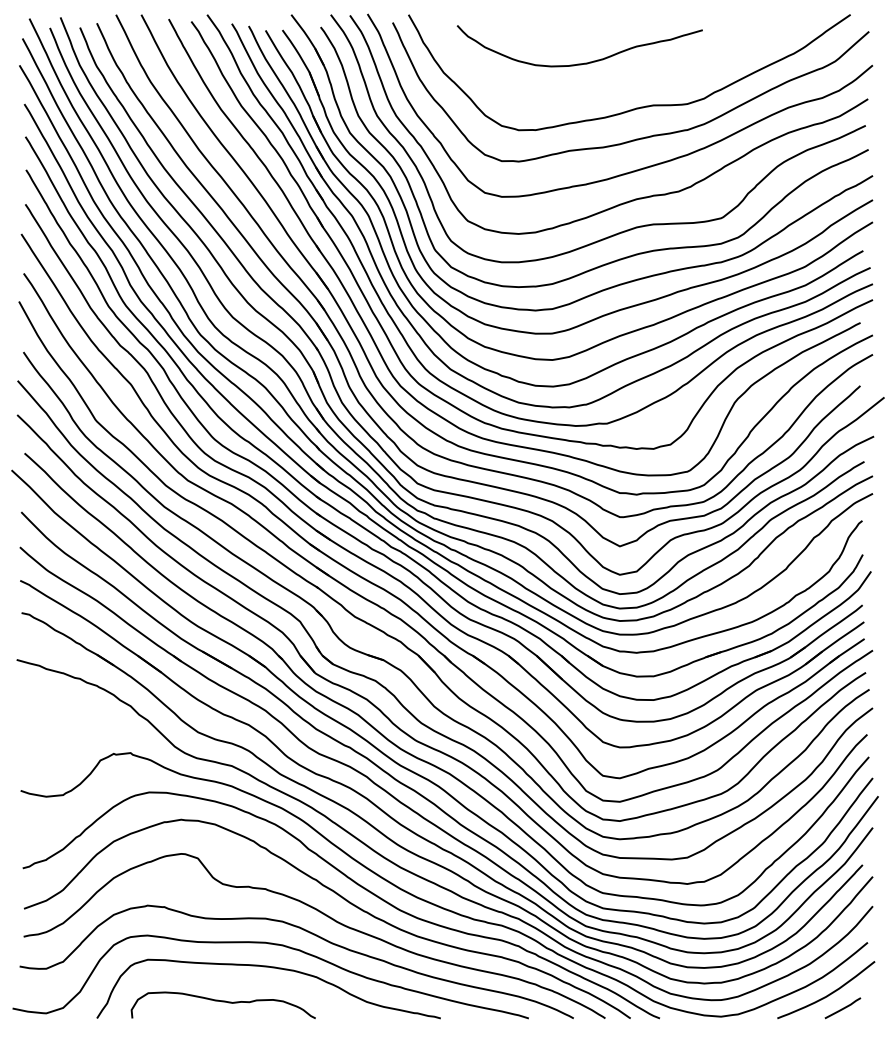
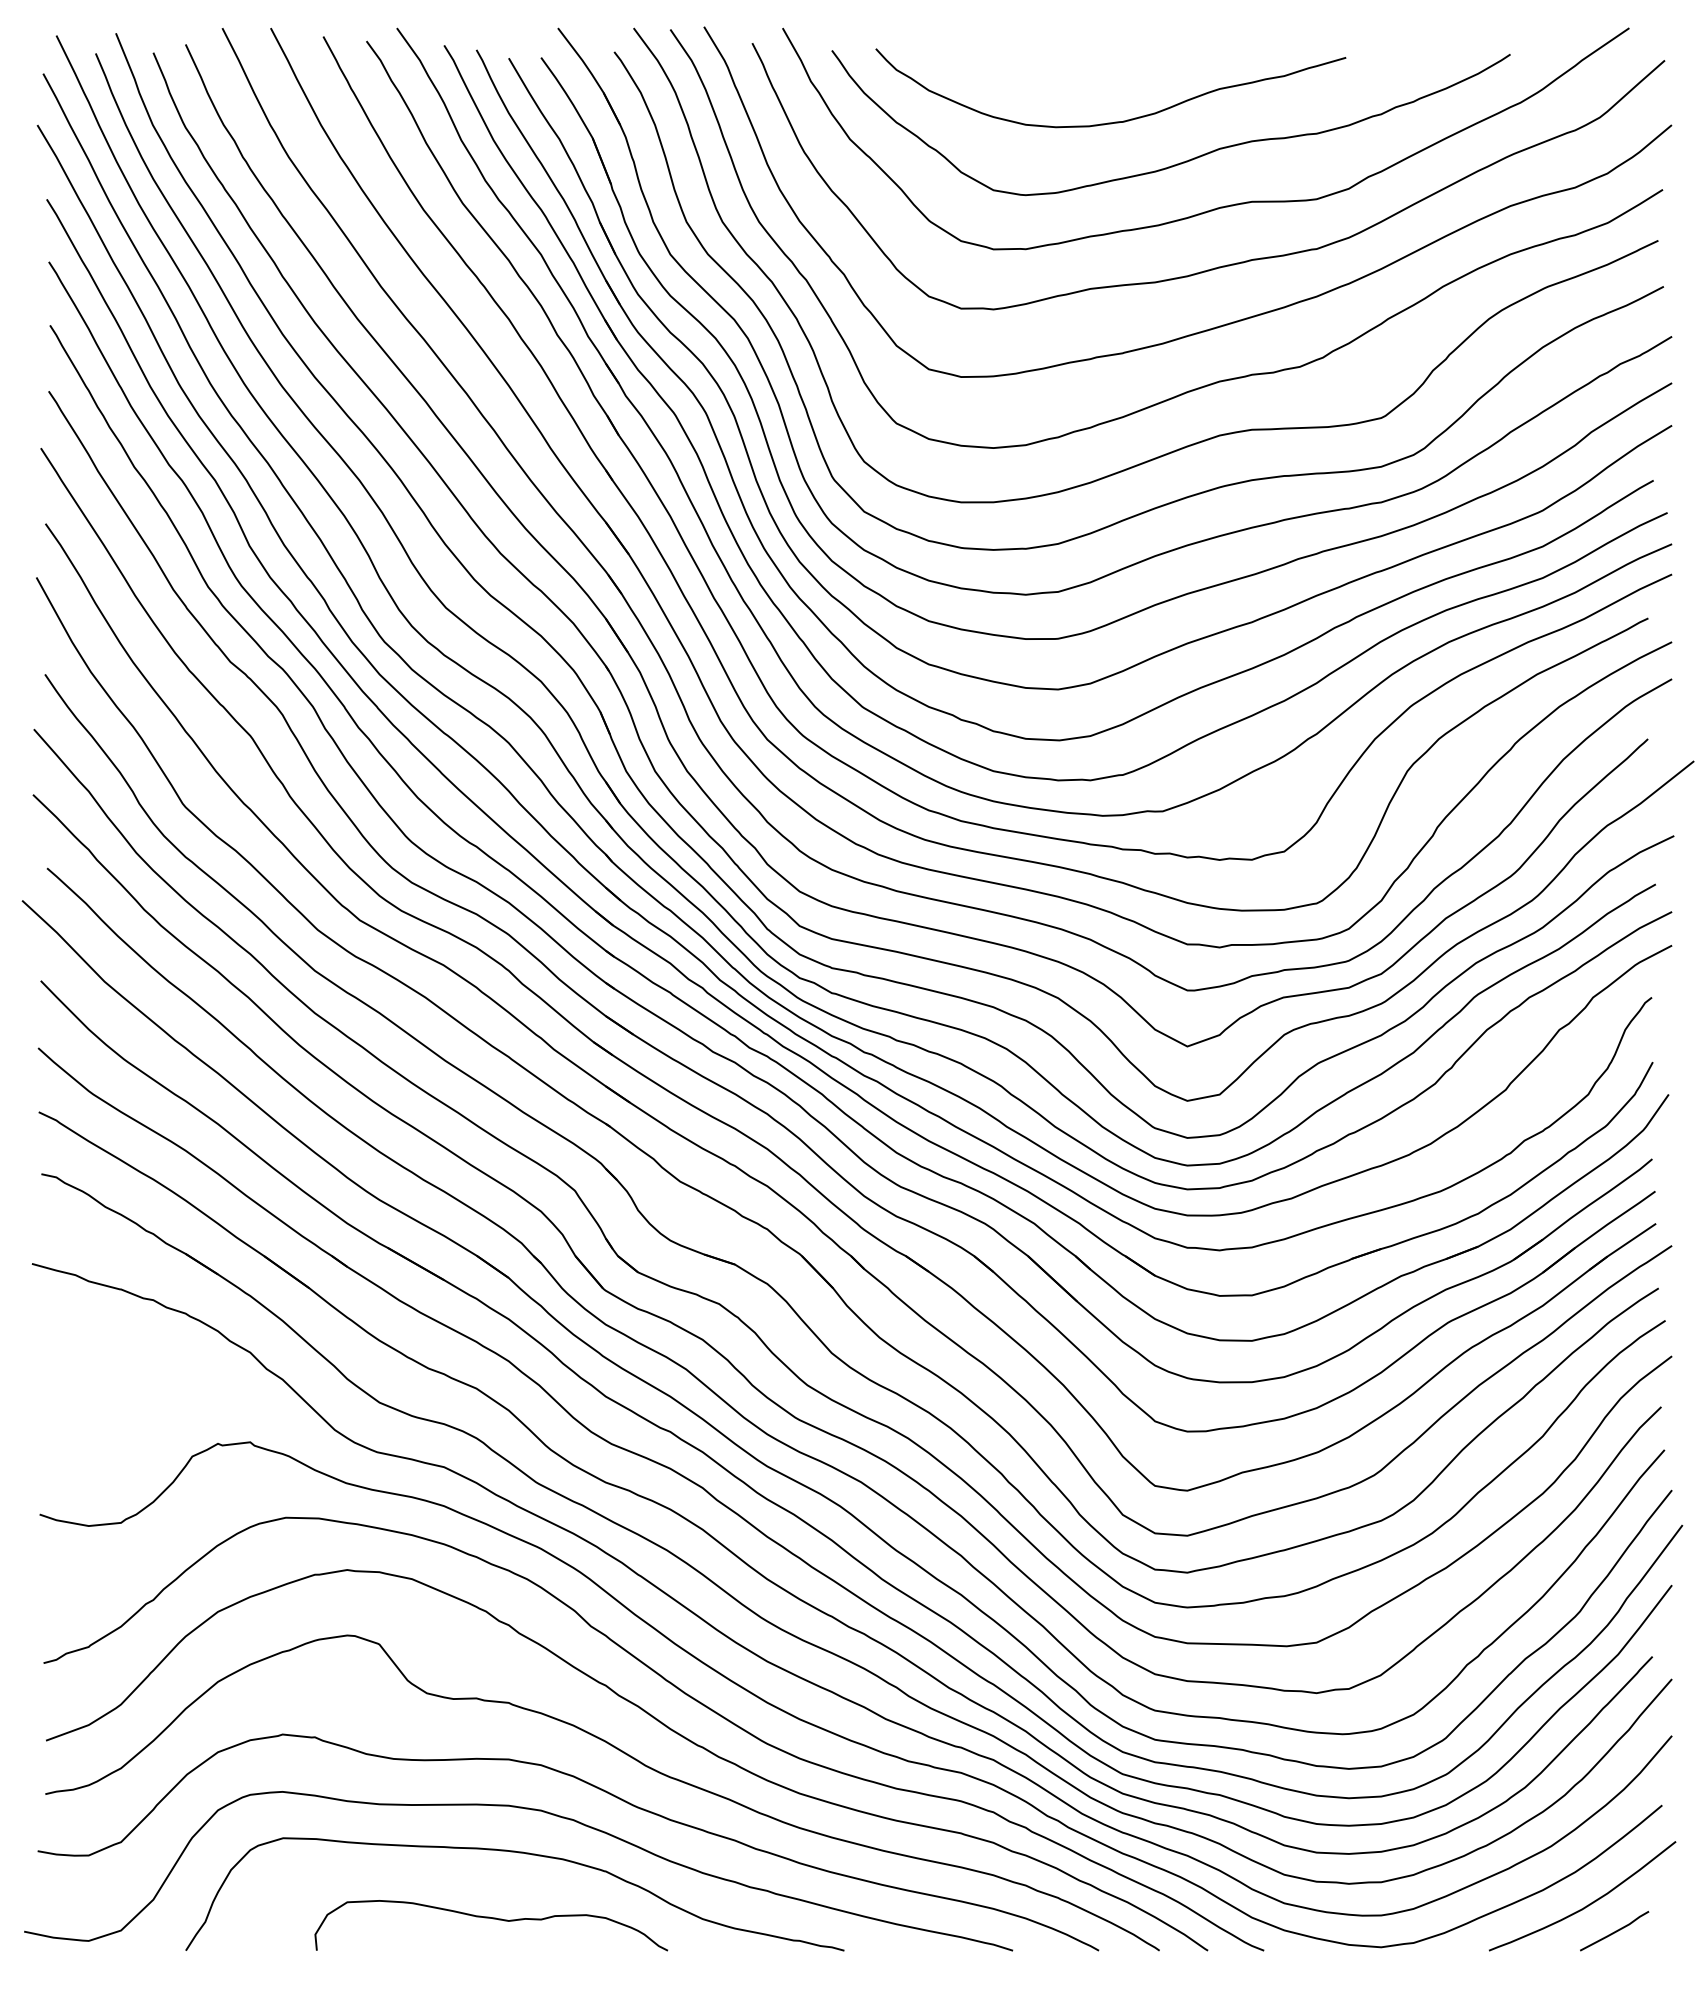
curve: (618, 83) -> (1184, 159), added
curve: (222, 1002) -> (489, 1920), moved

